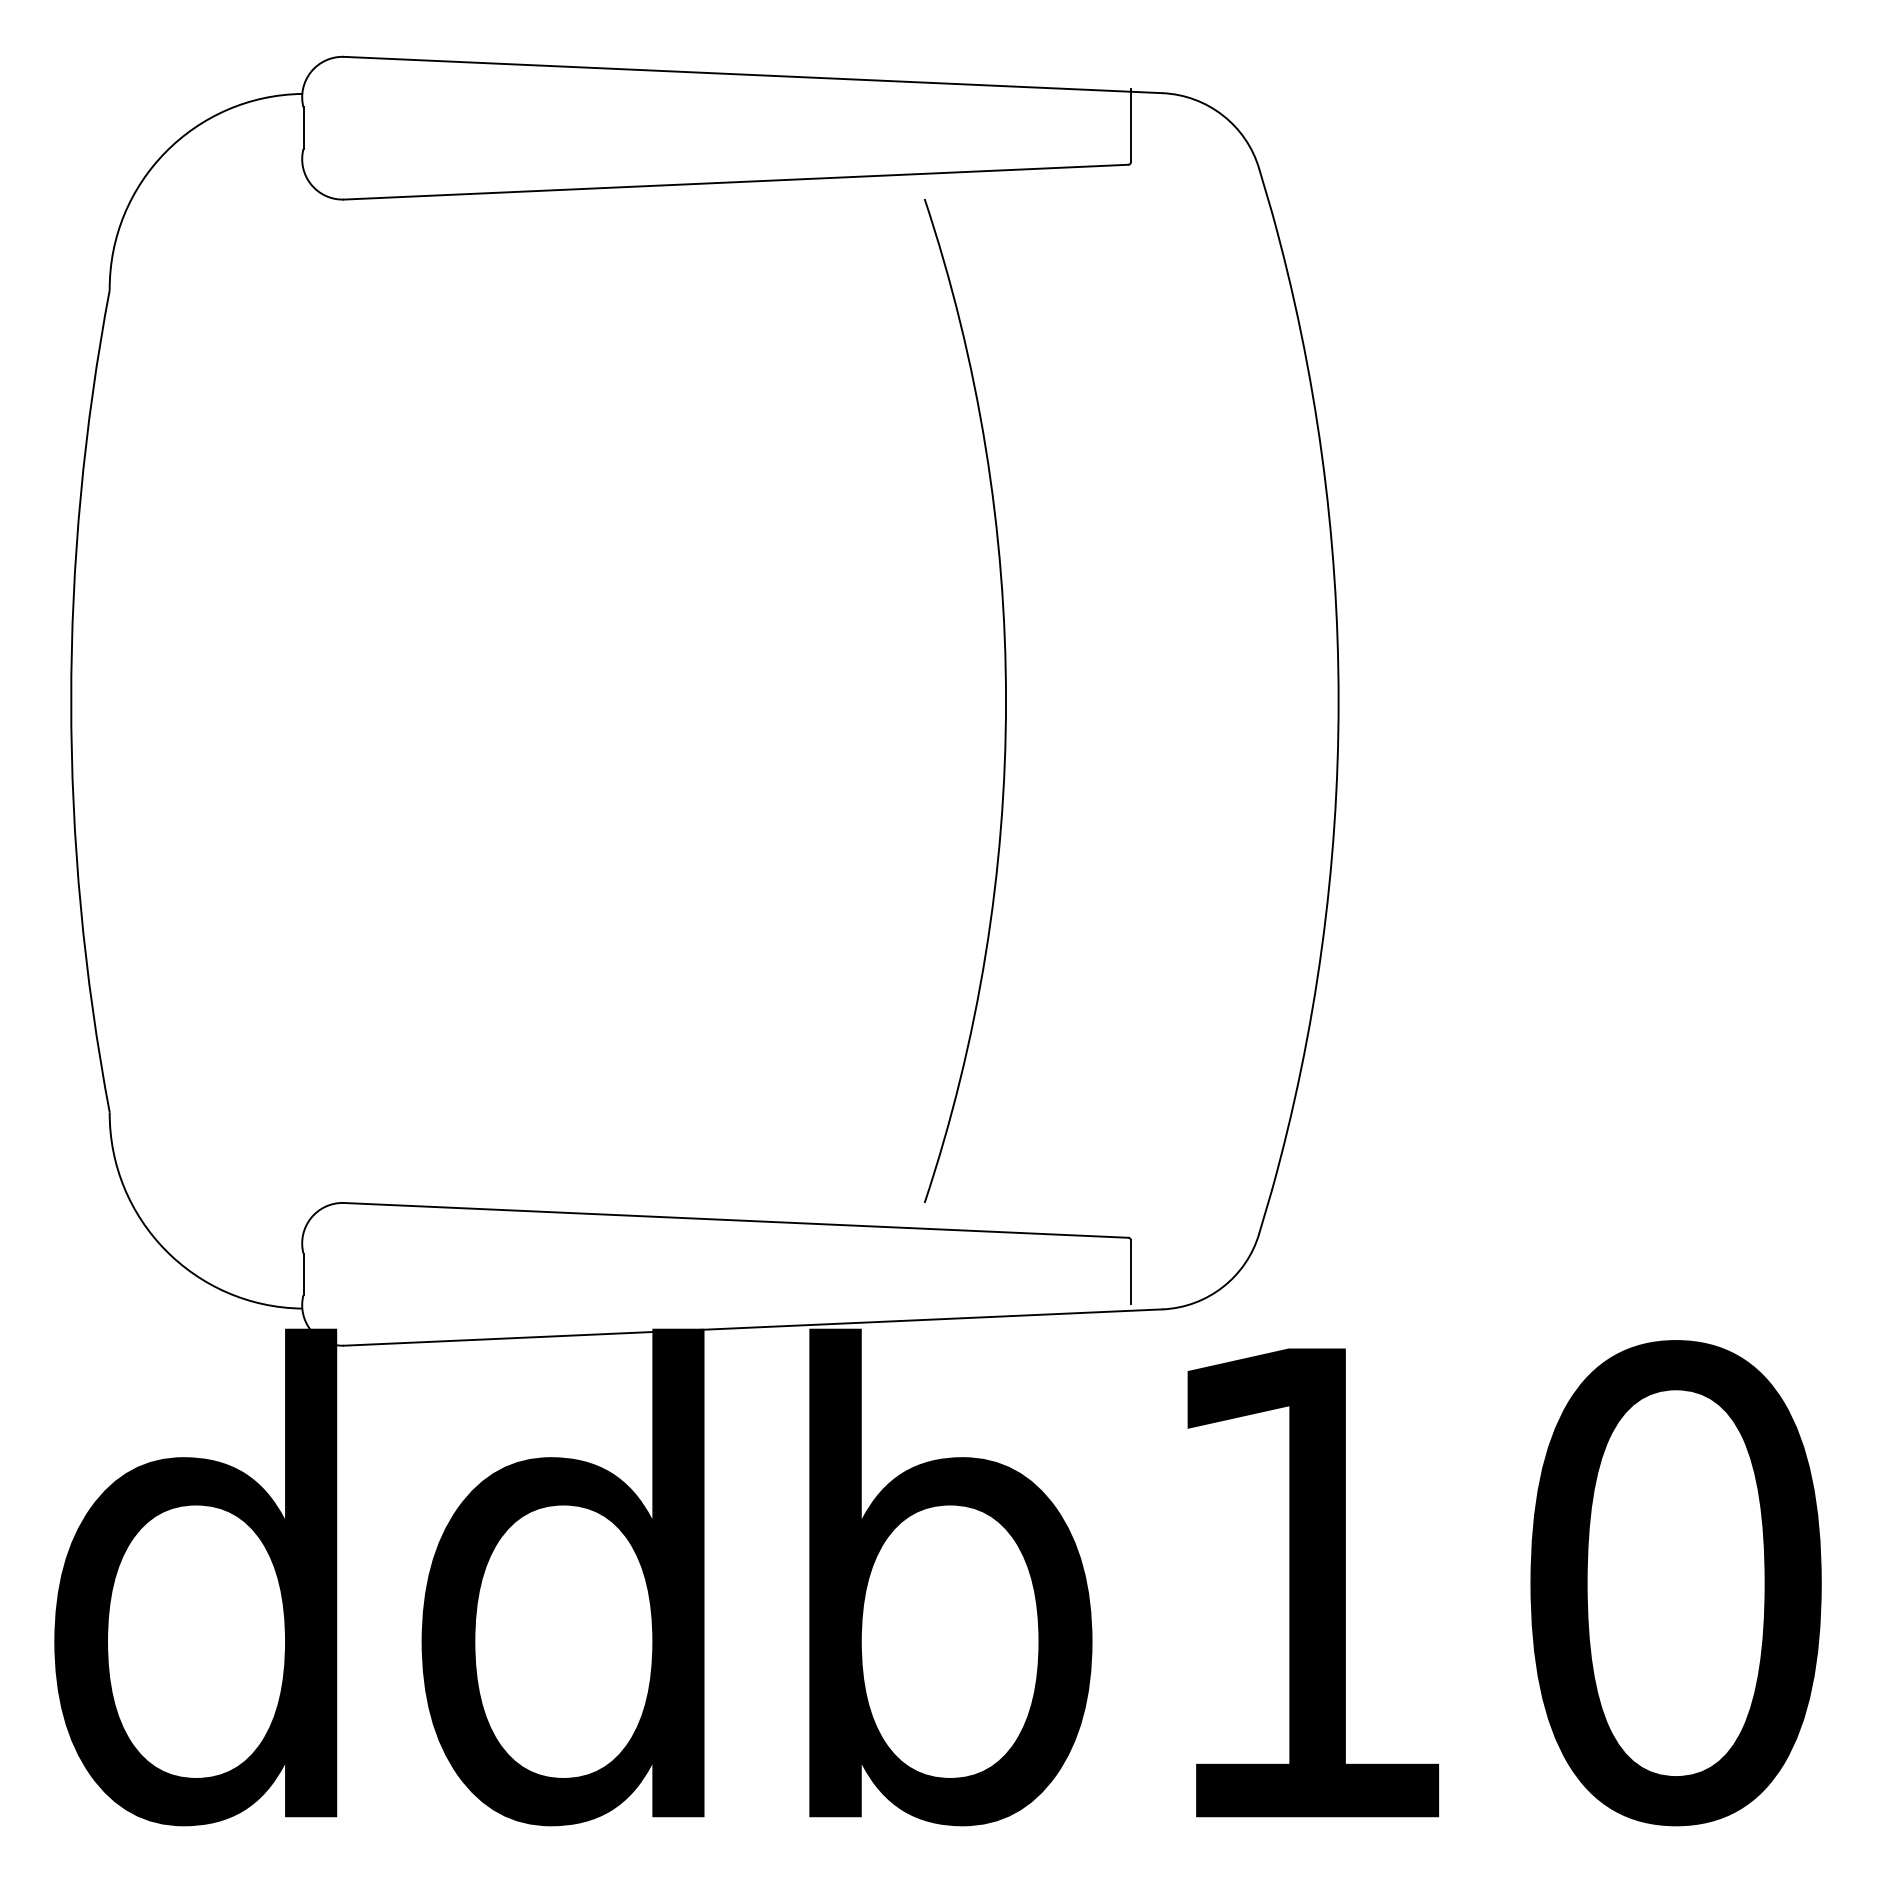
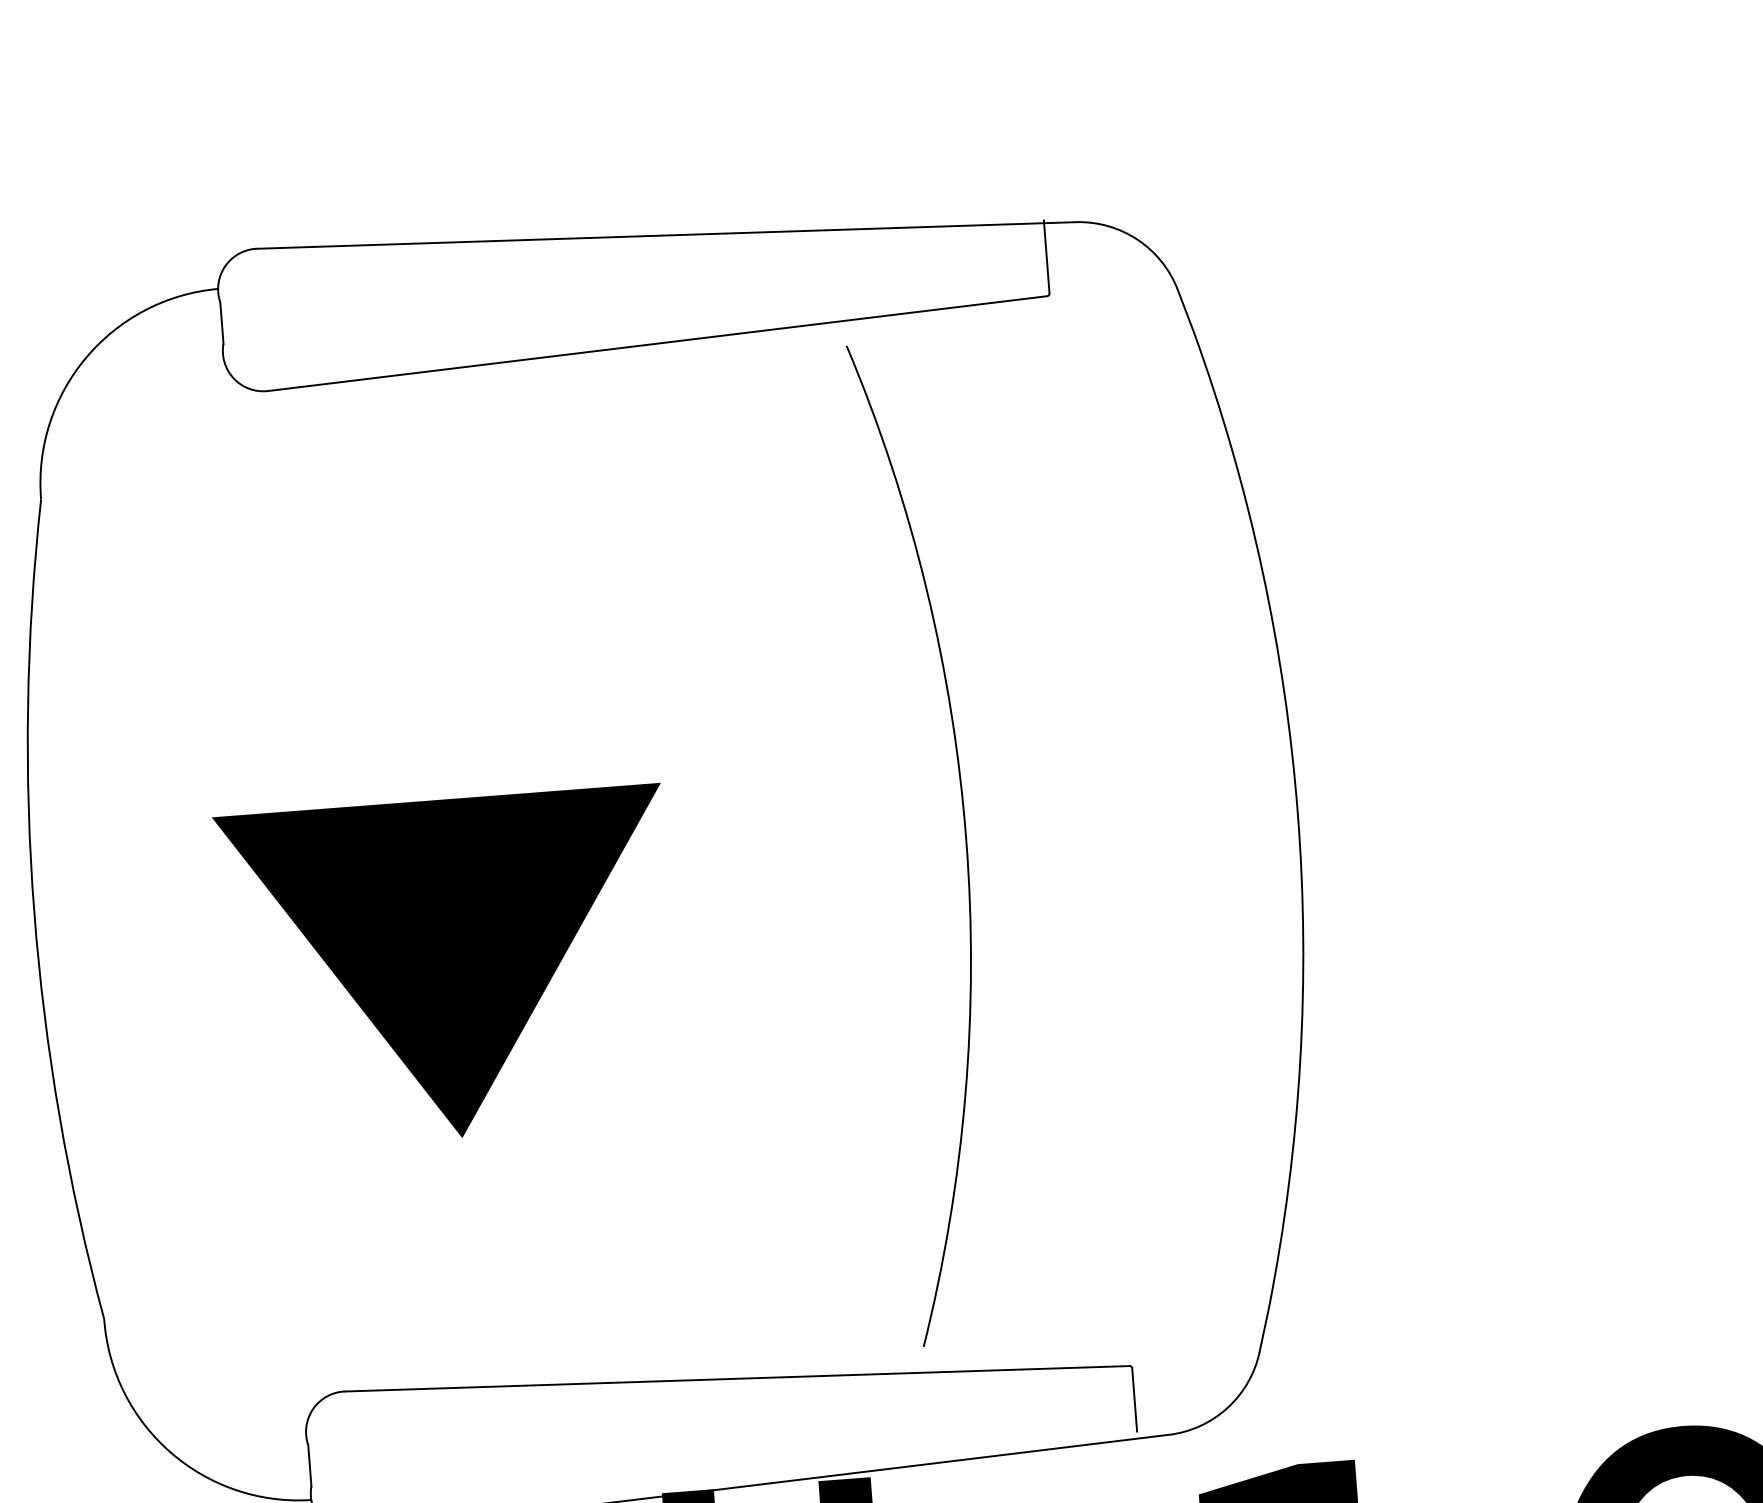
part: (480, 789) -> (449, 968), added

